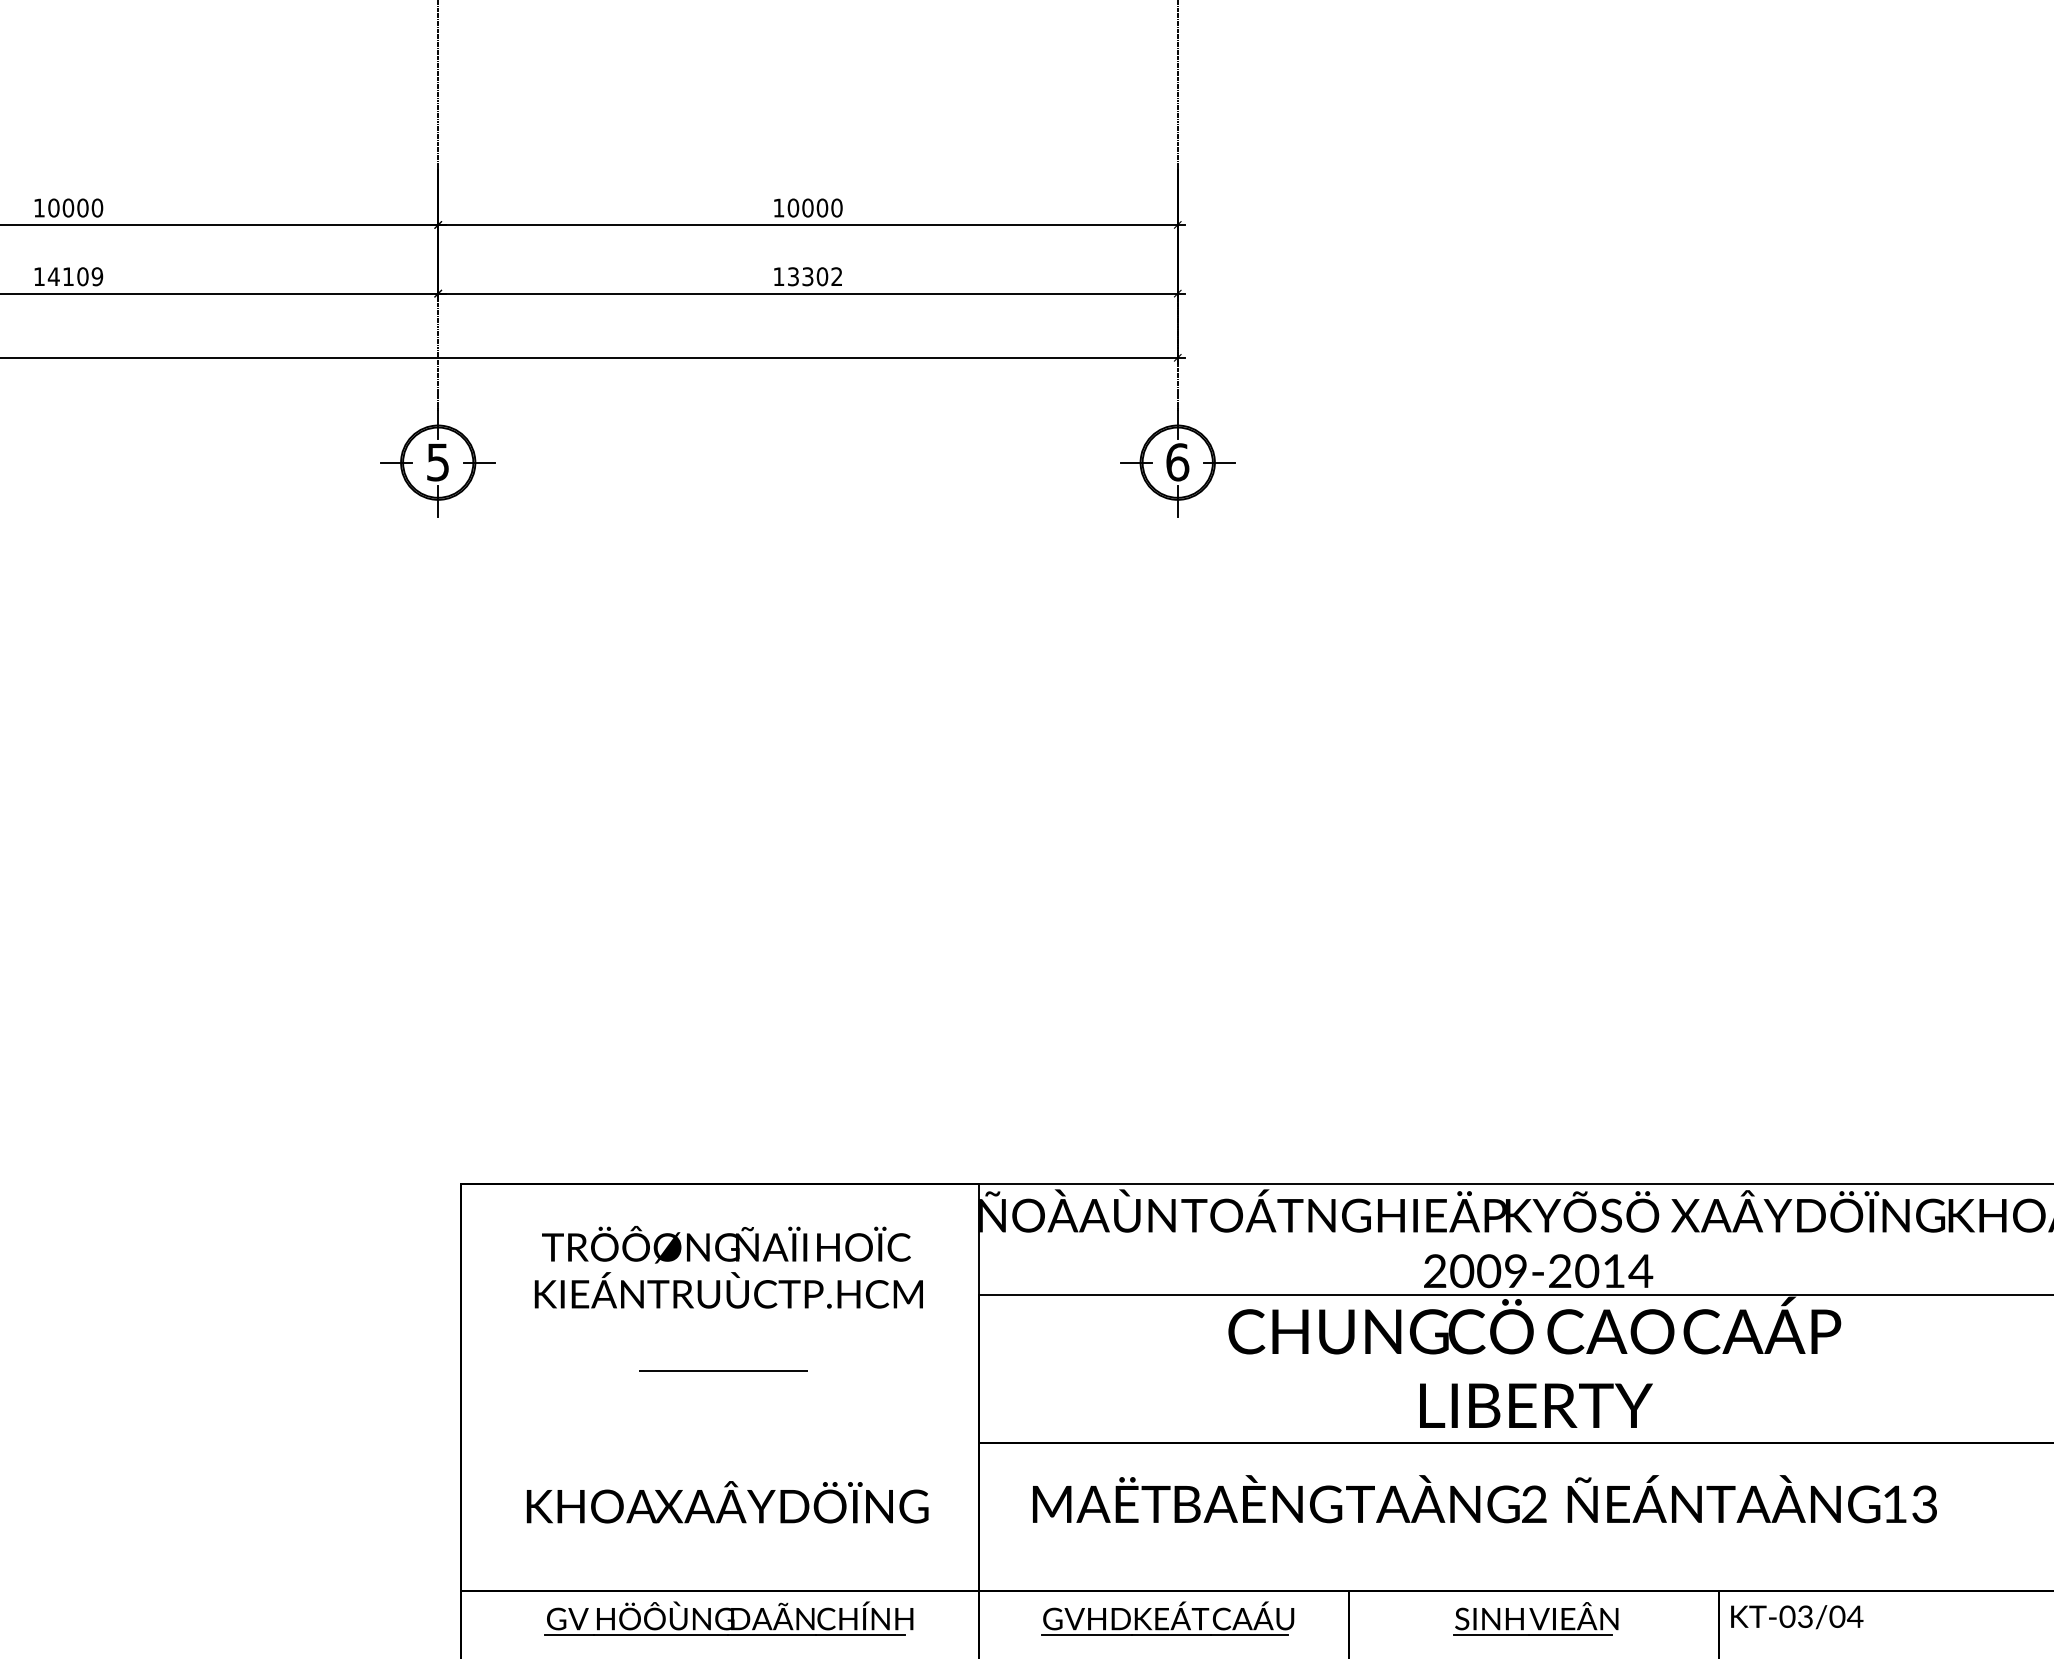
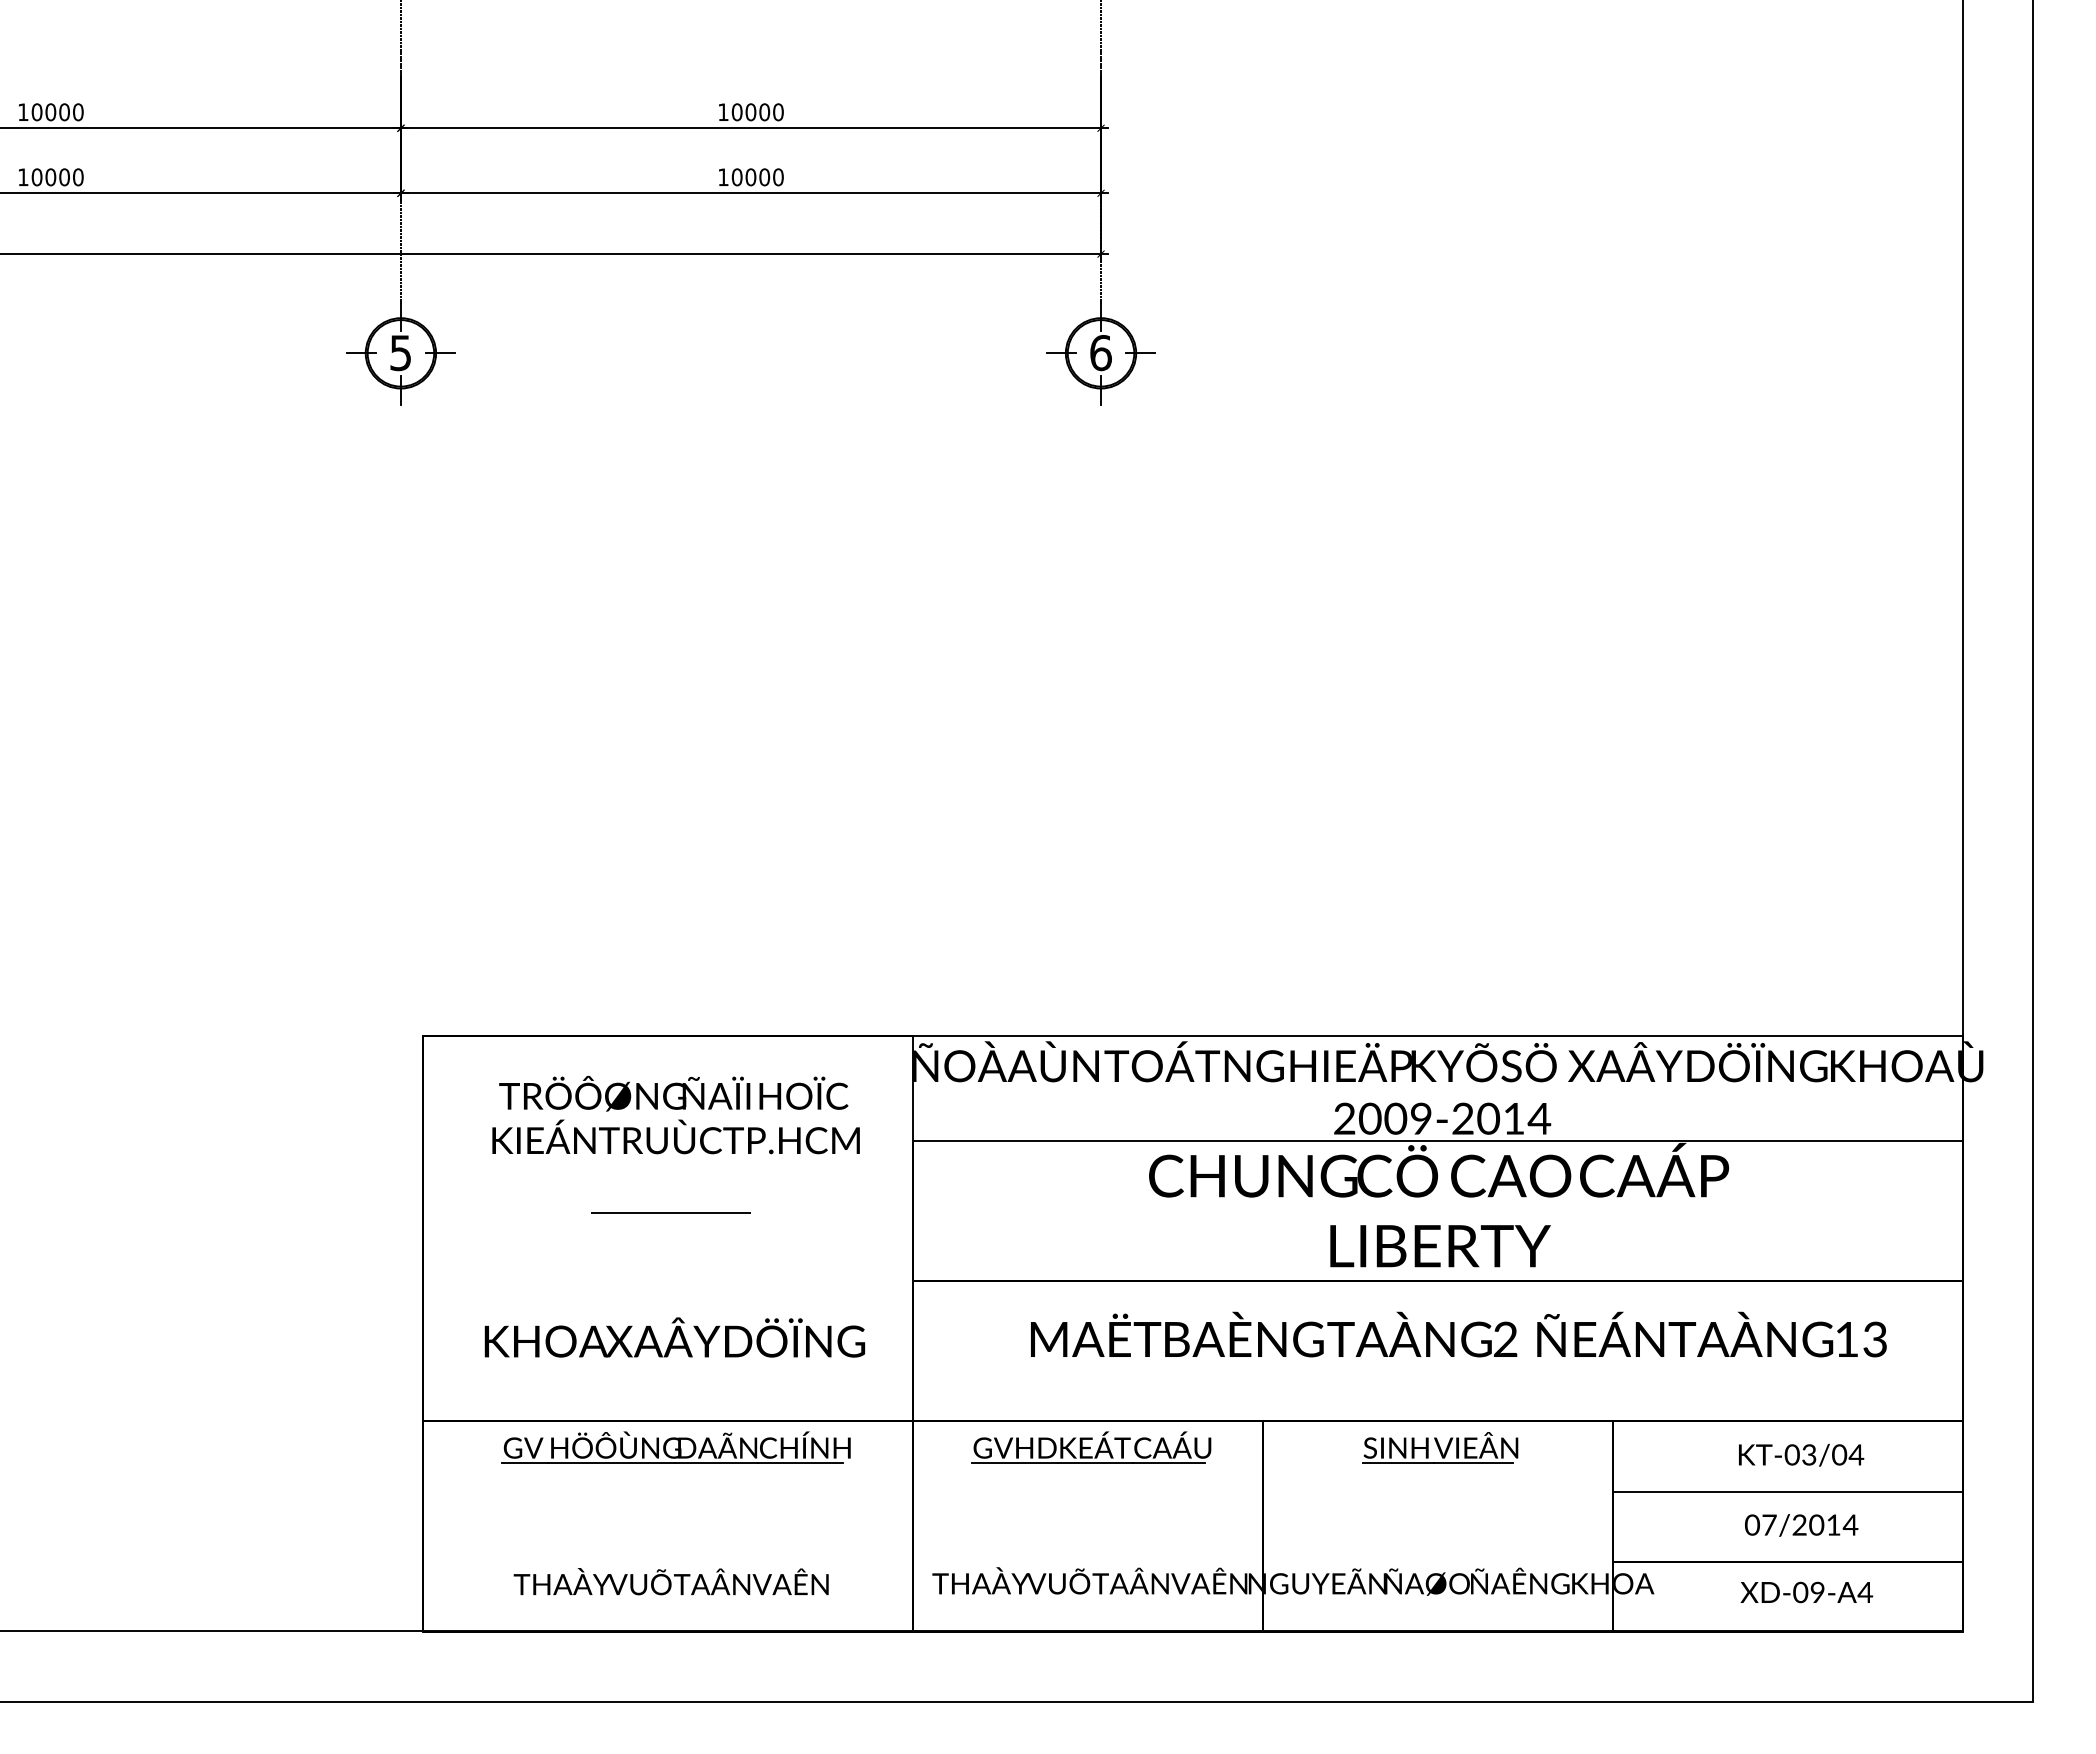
text: (75, 276) -> (57, 177), 14109 -> 10000
text: (814, 276) -> (757, 177), 13302 -> 10000
text: (1484, 1499) -> (1458, 1334), moved
text: (1797, 1616) -> (1801, 1454), moved

